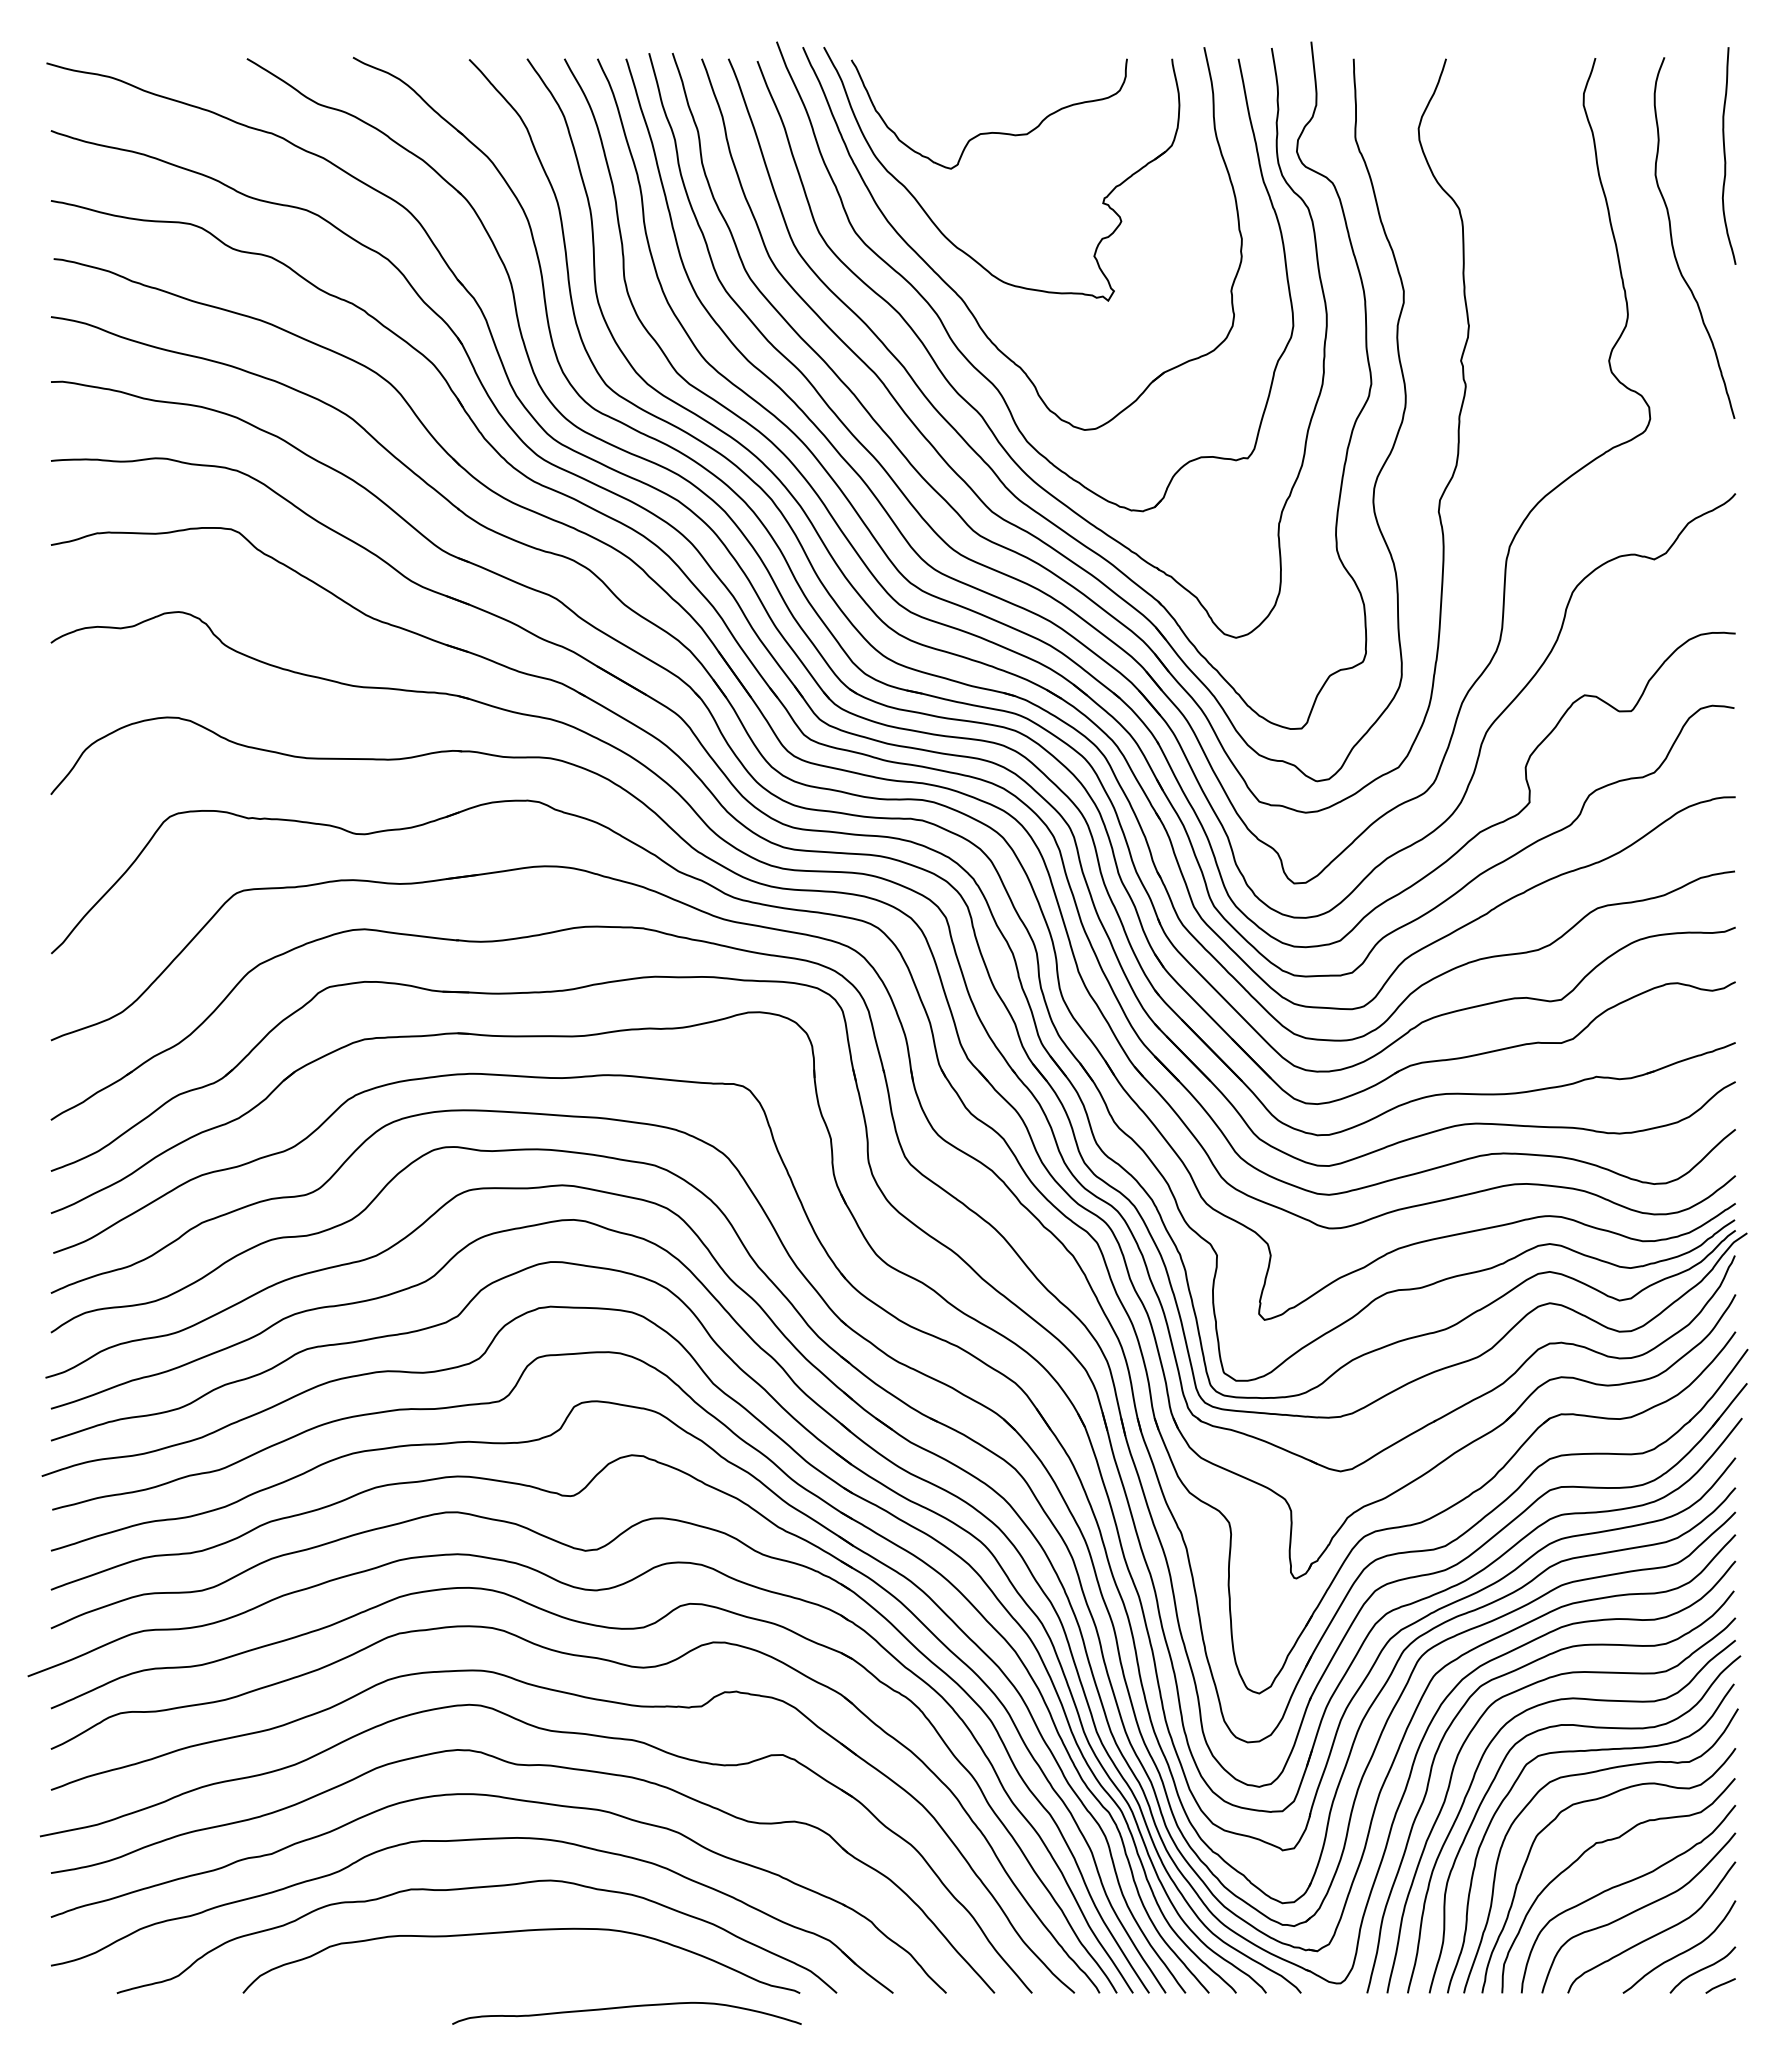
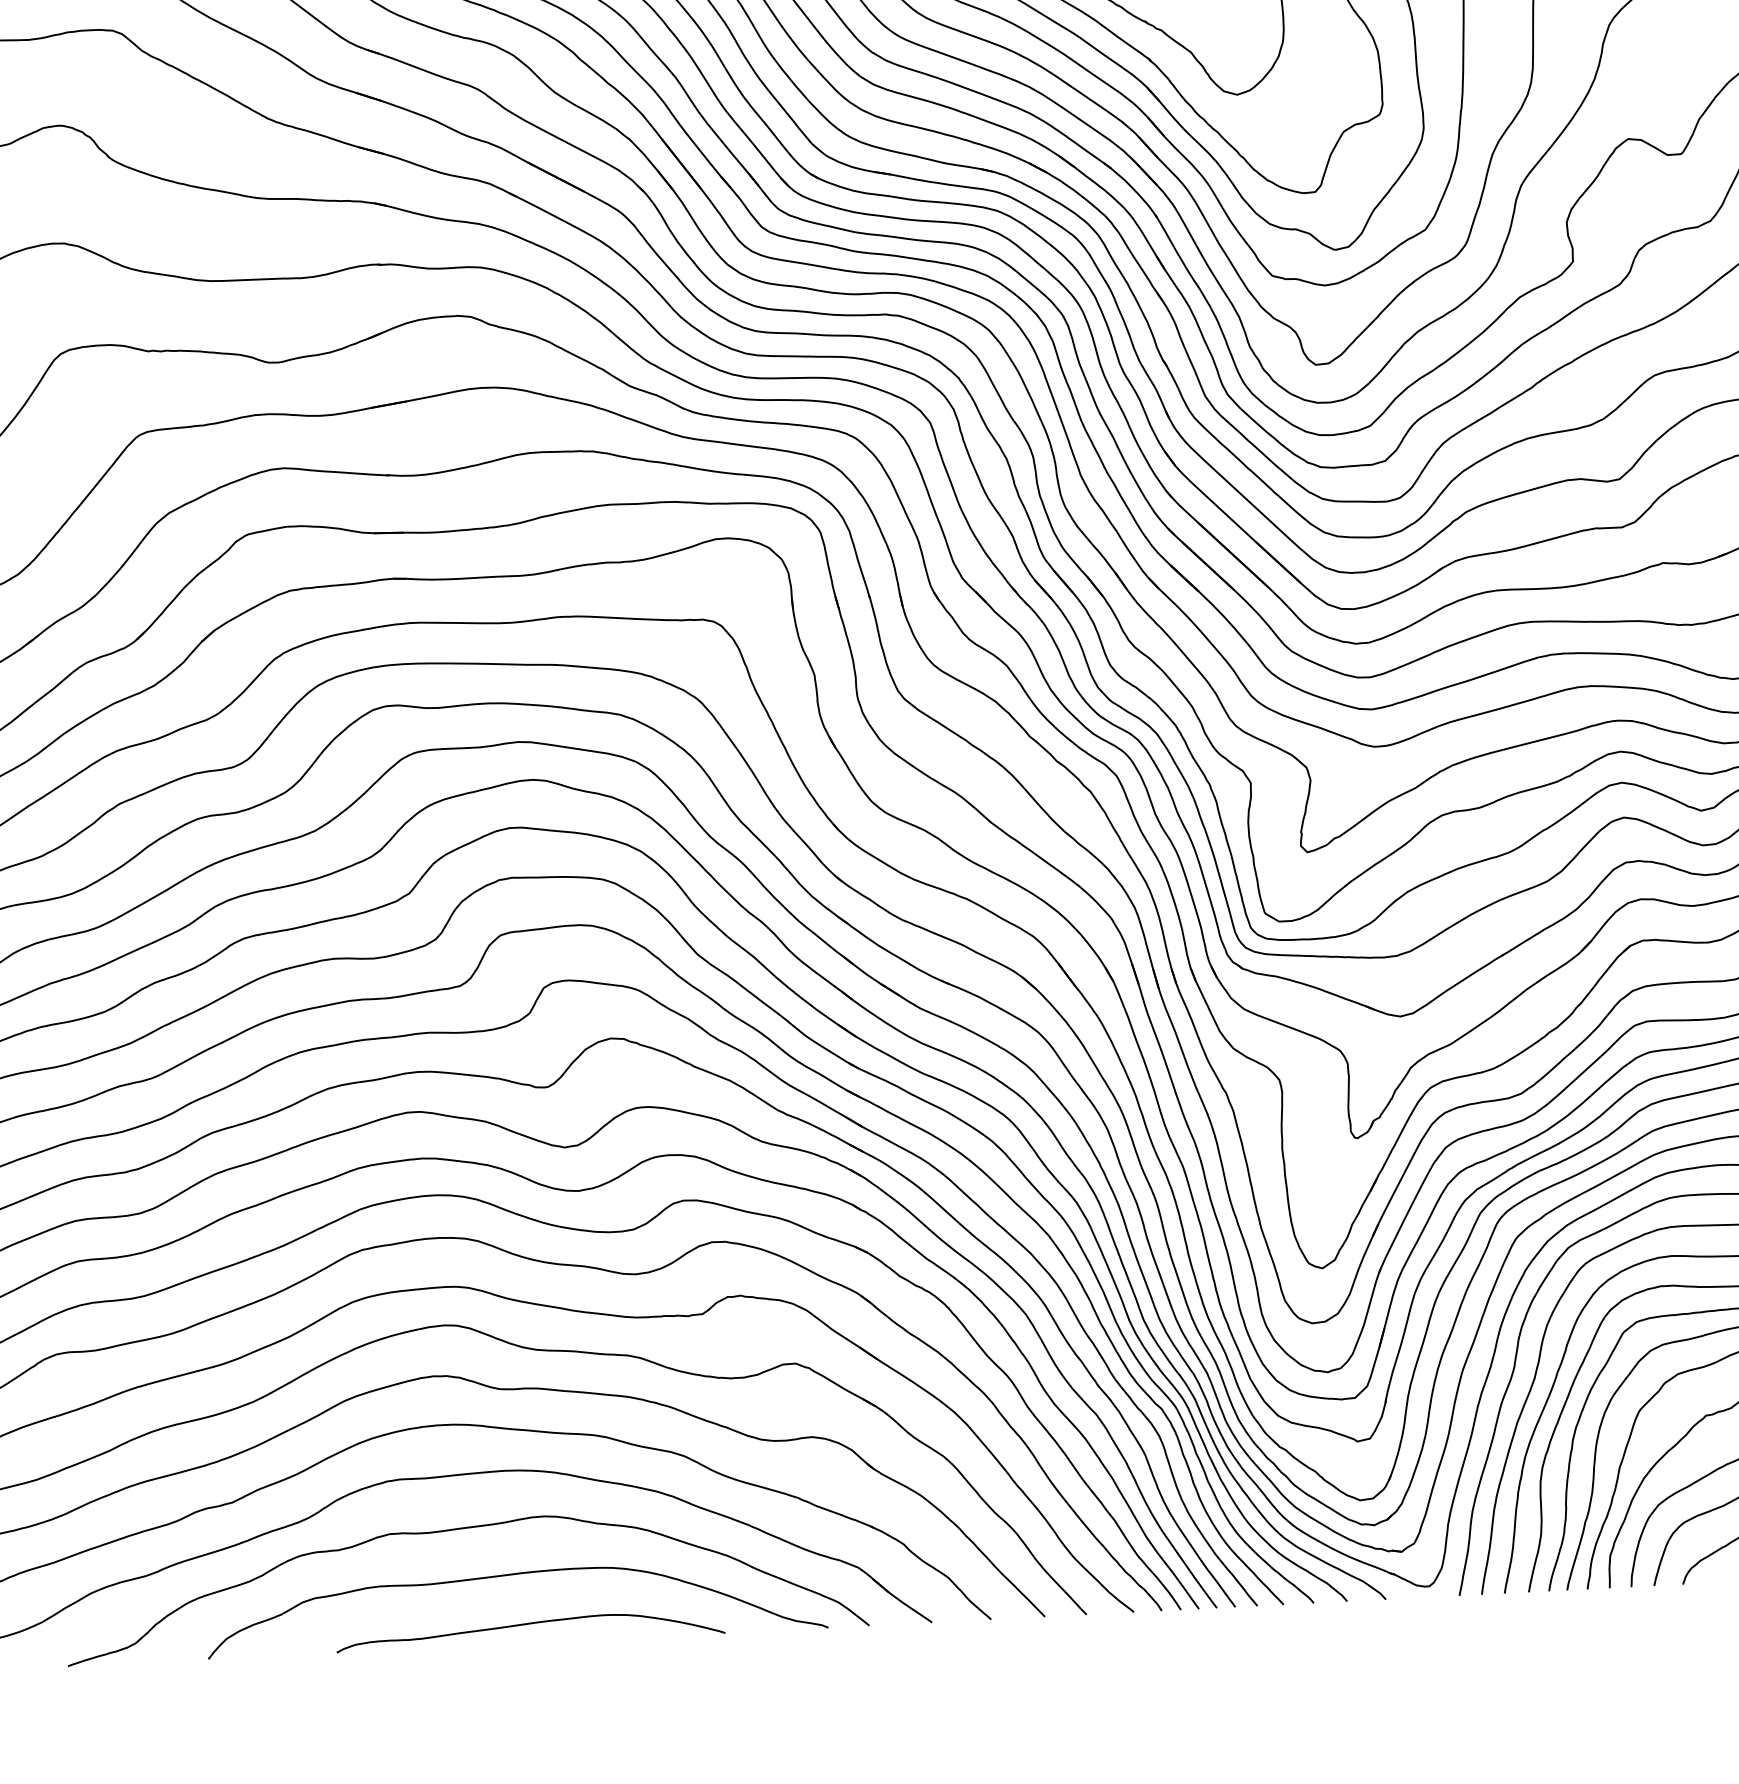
curve: (623, 2008) -> (526, 1625), moved

